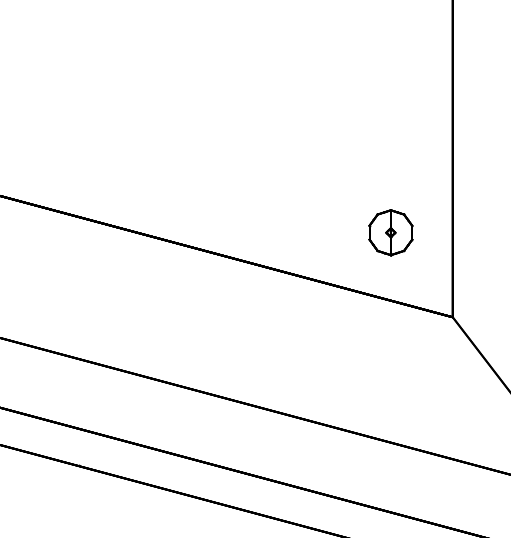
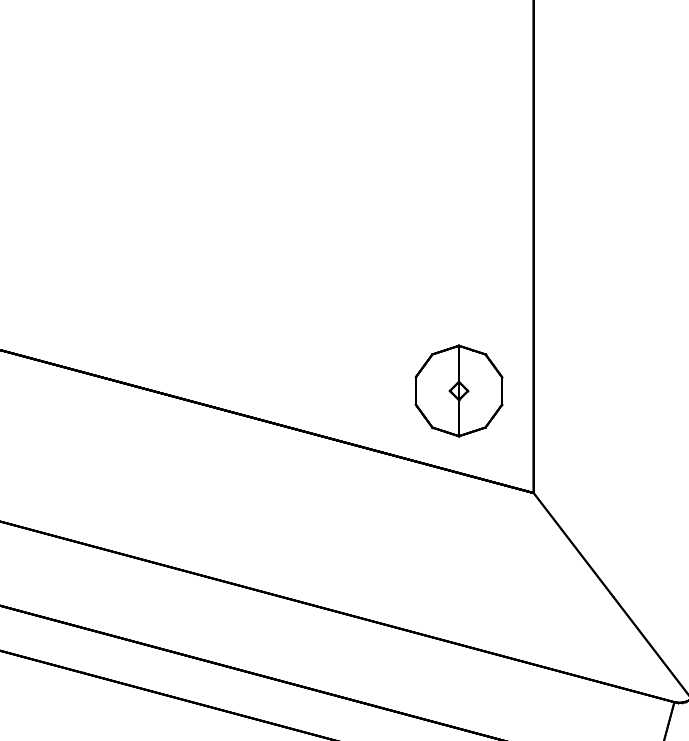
part: (390, 232) -> (458, 390), size x1.67

